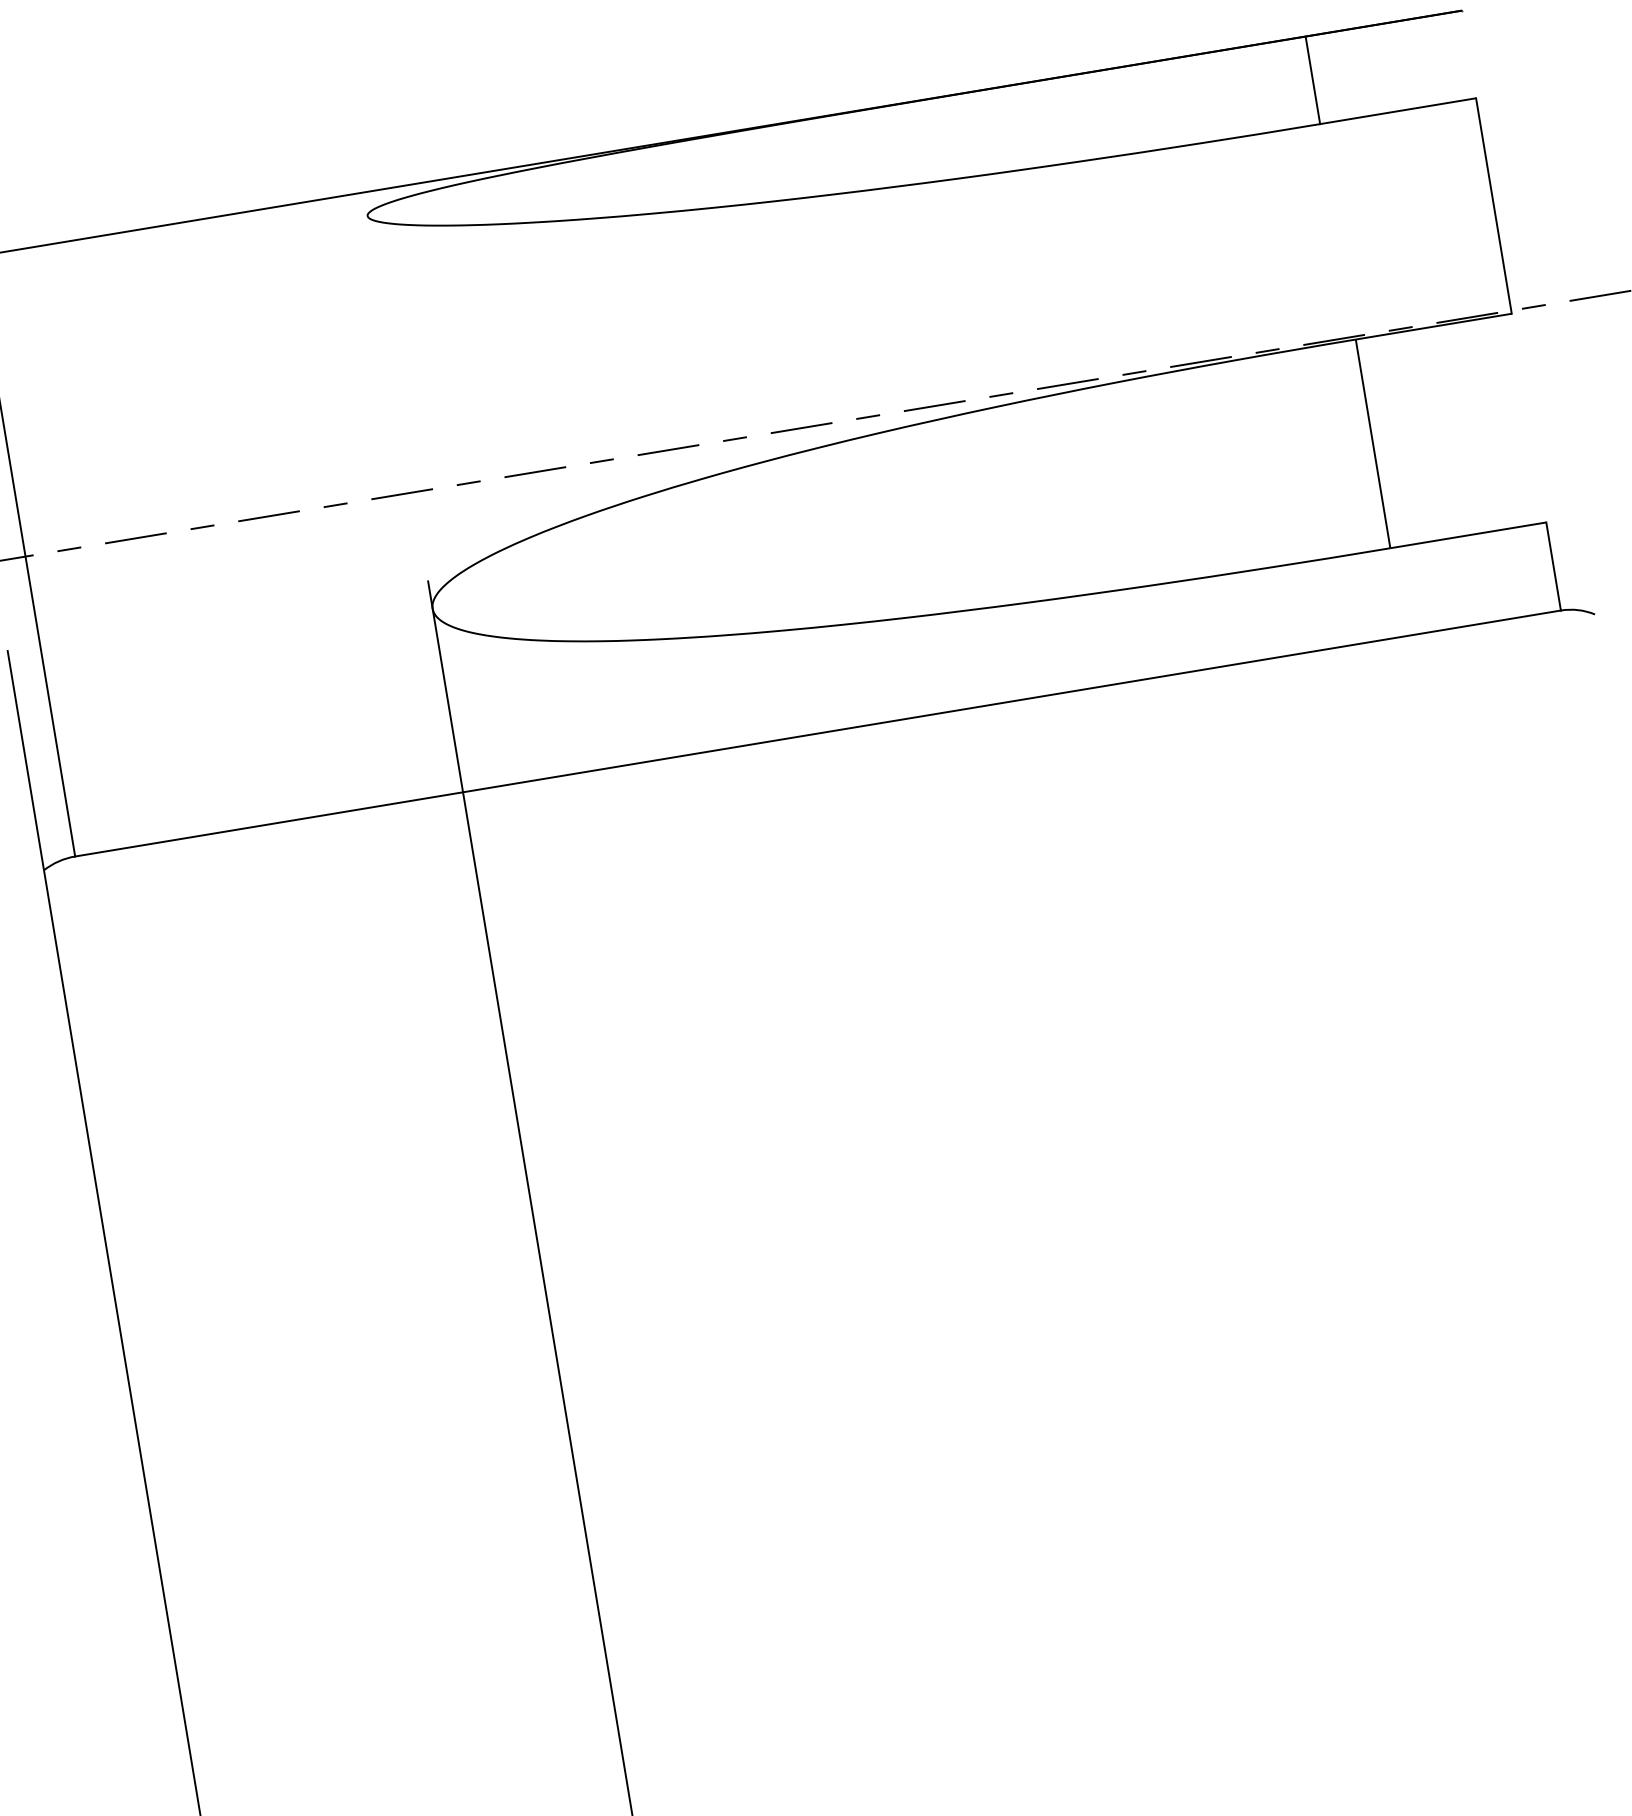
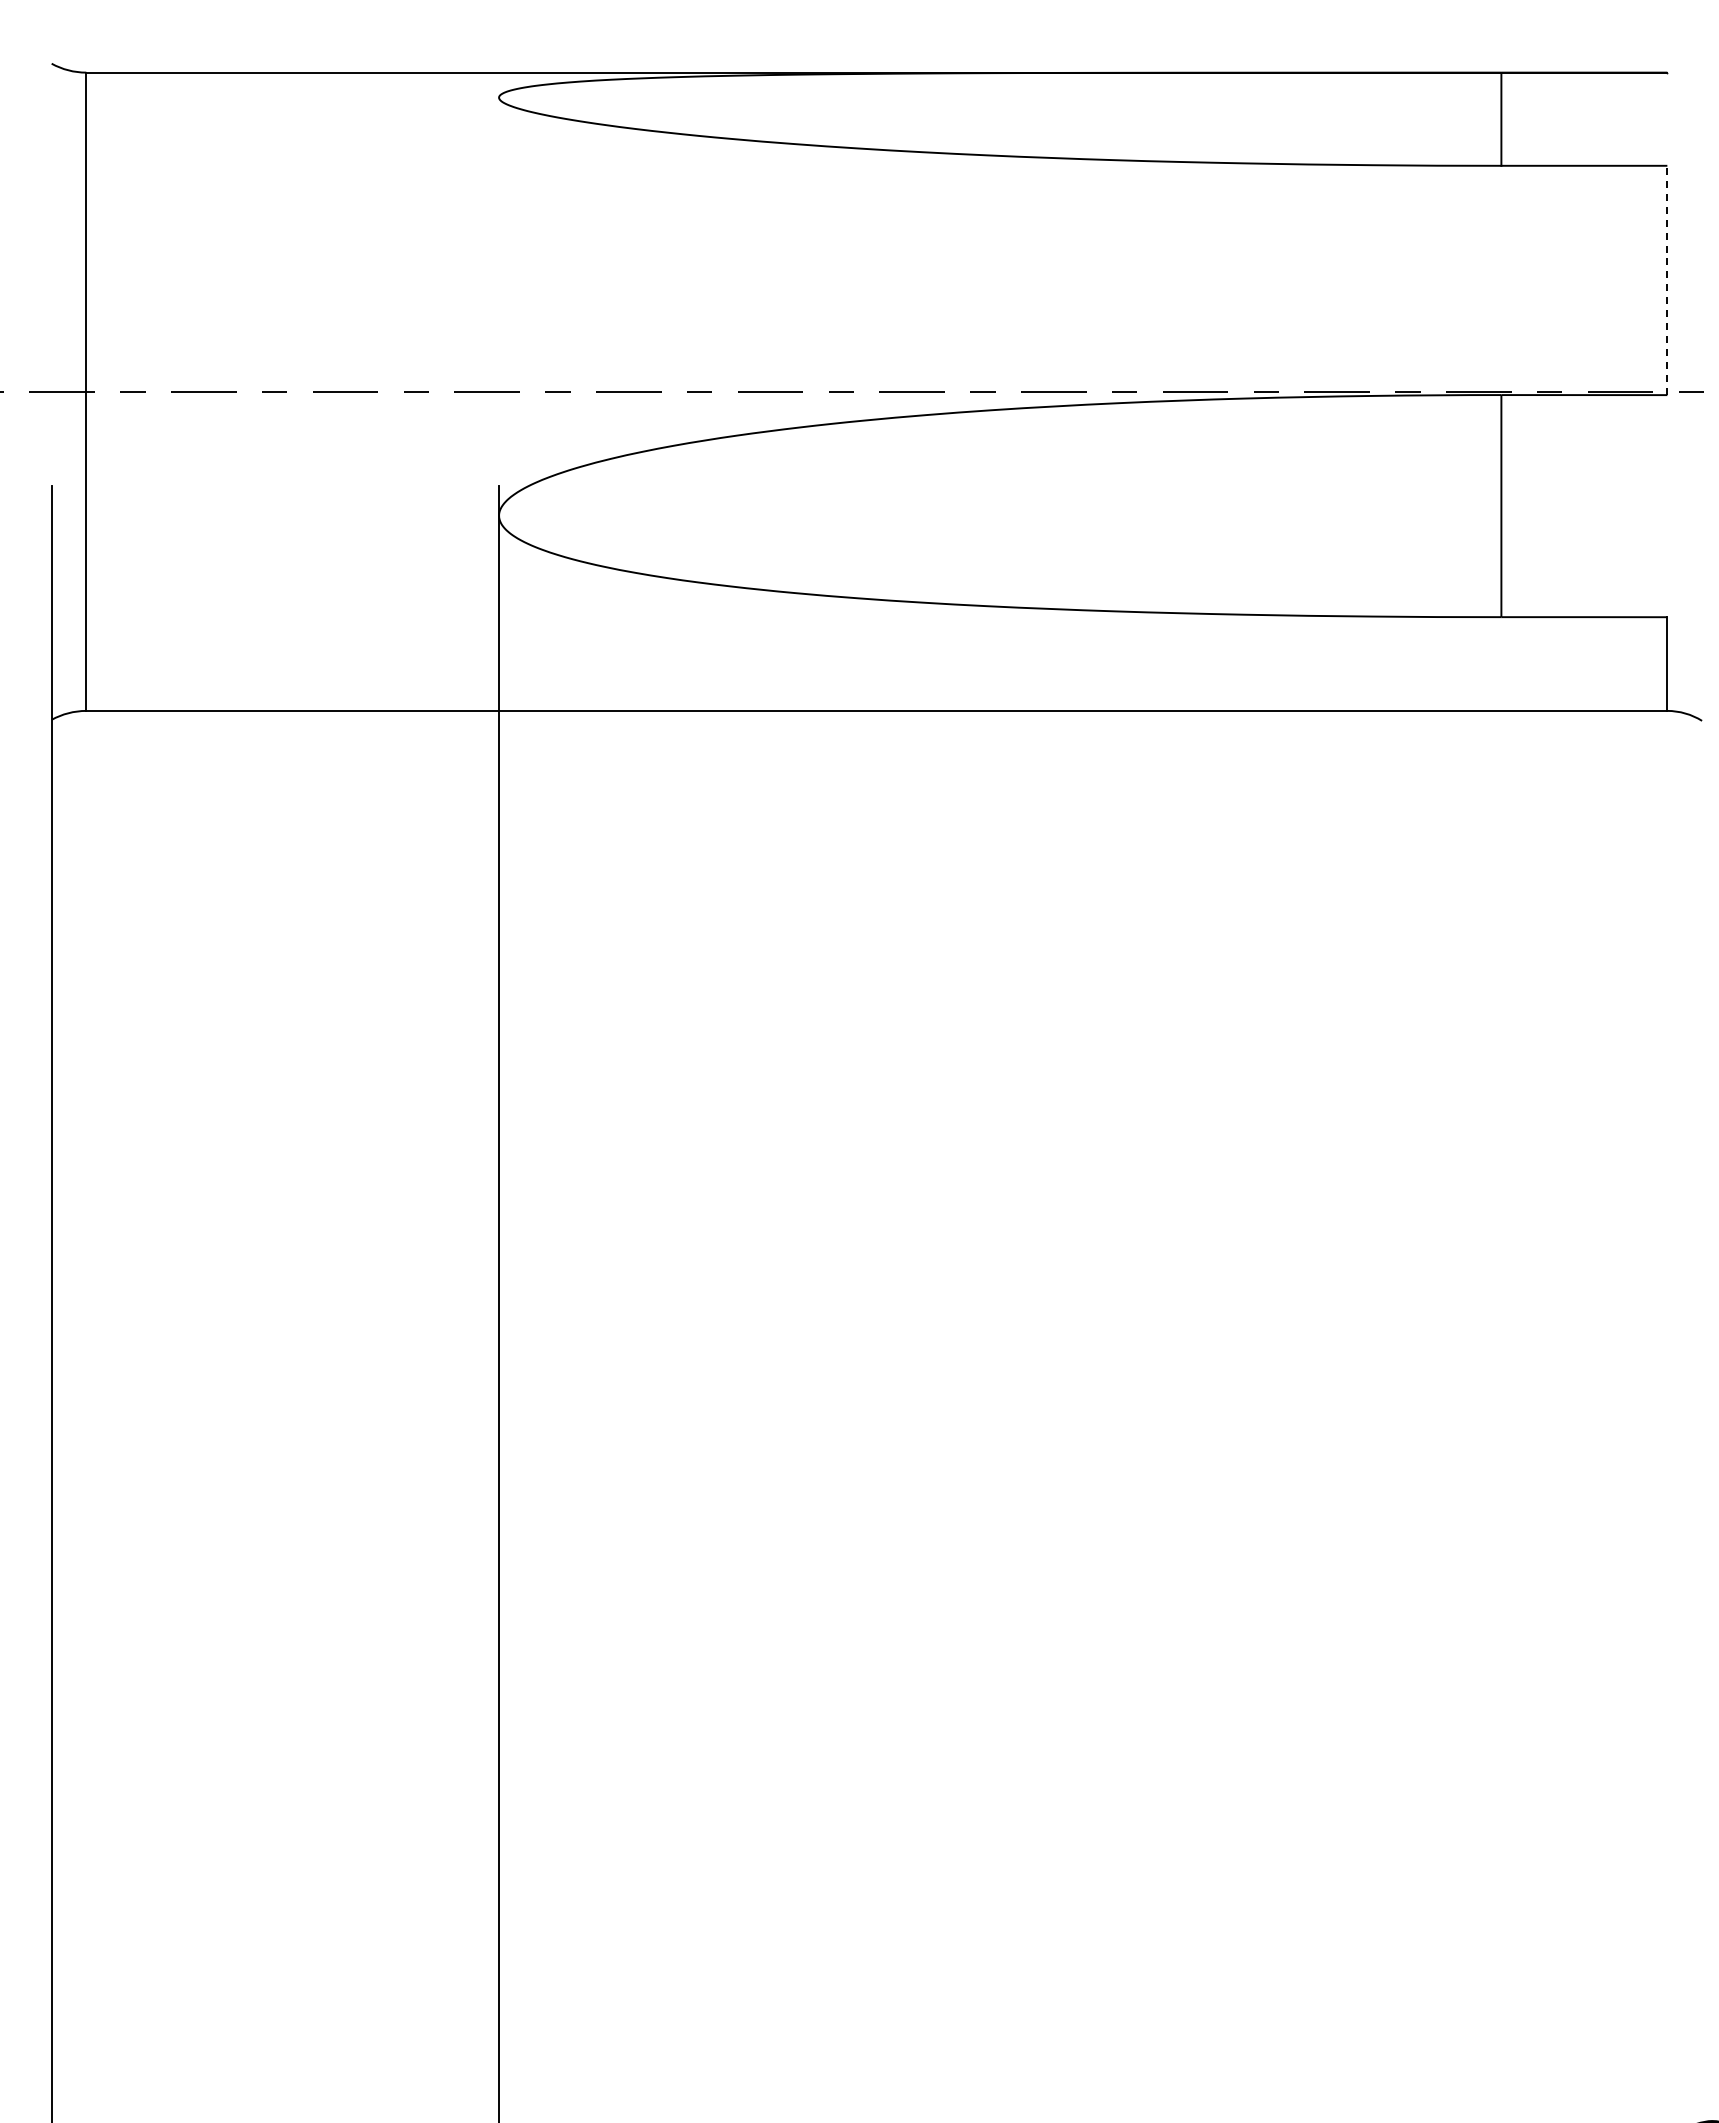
line: (1494, 206) -> (1667, 280), solid -> dashed

